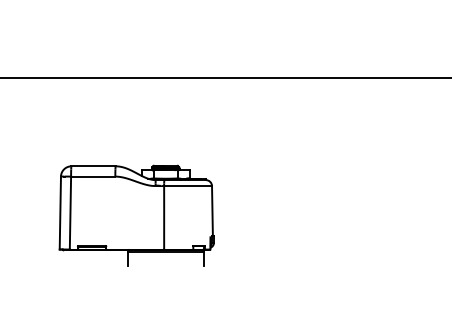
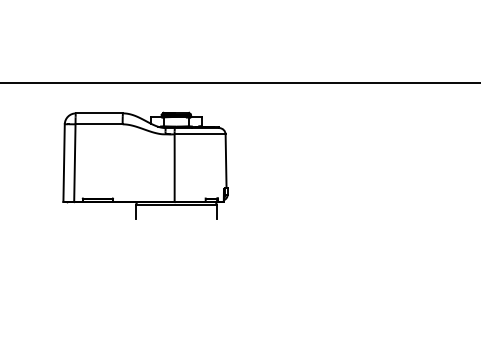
part: (136, 215) -> (145, 165), moved

